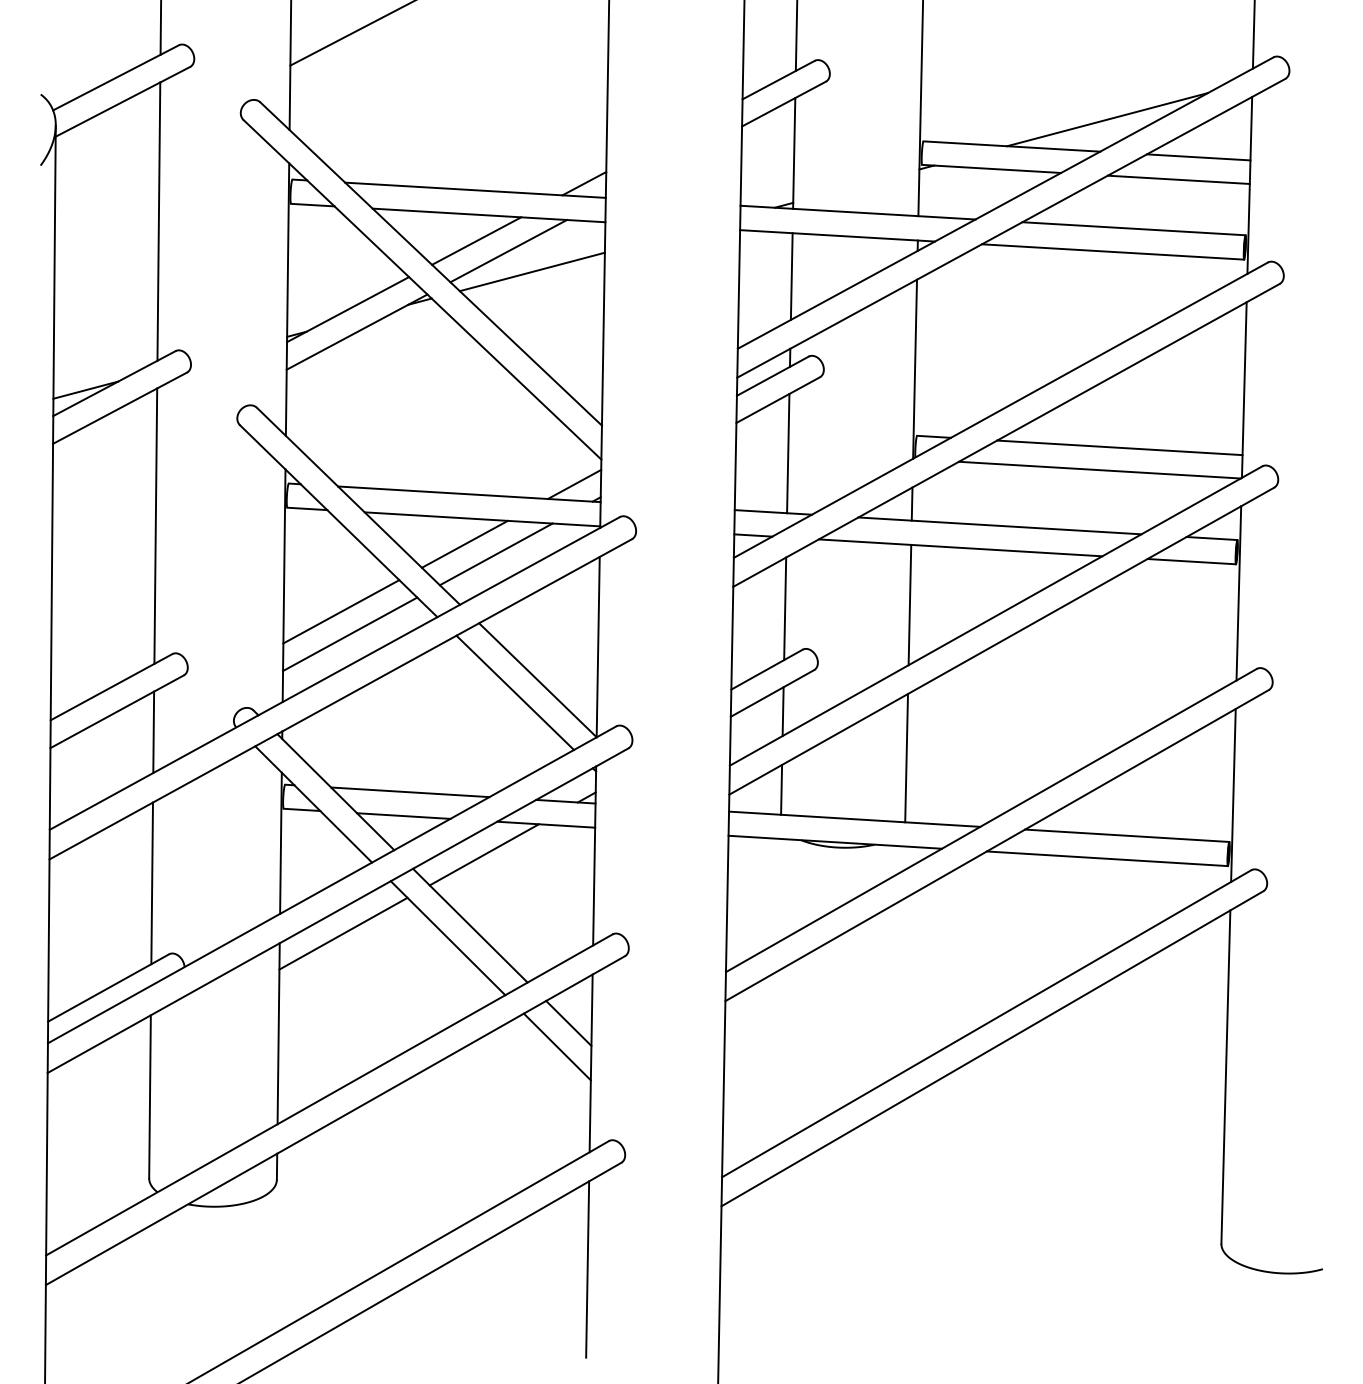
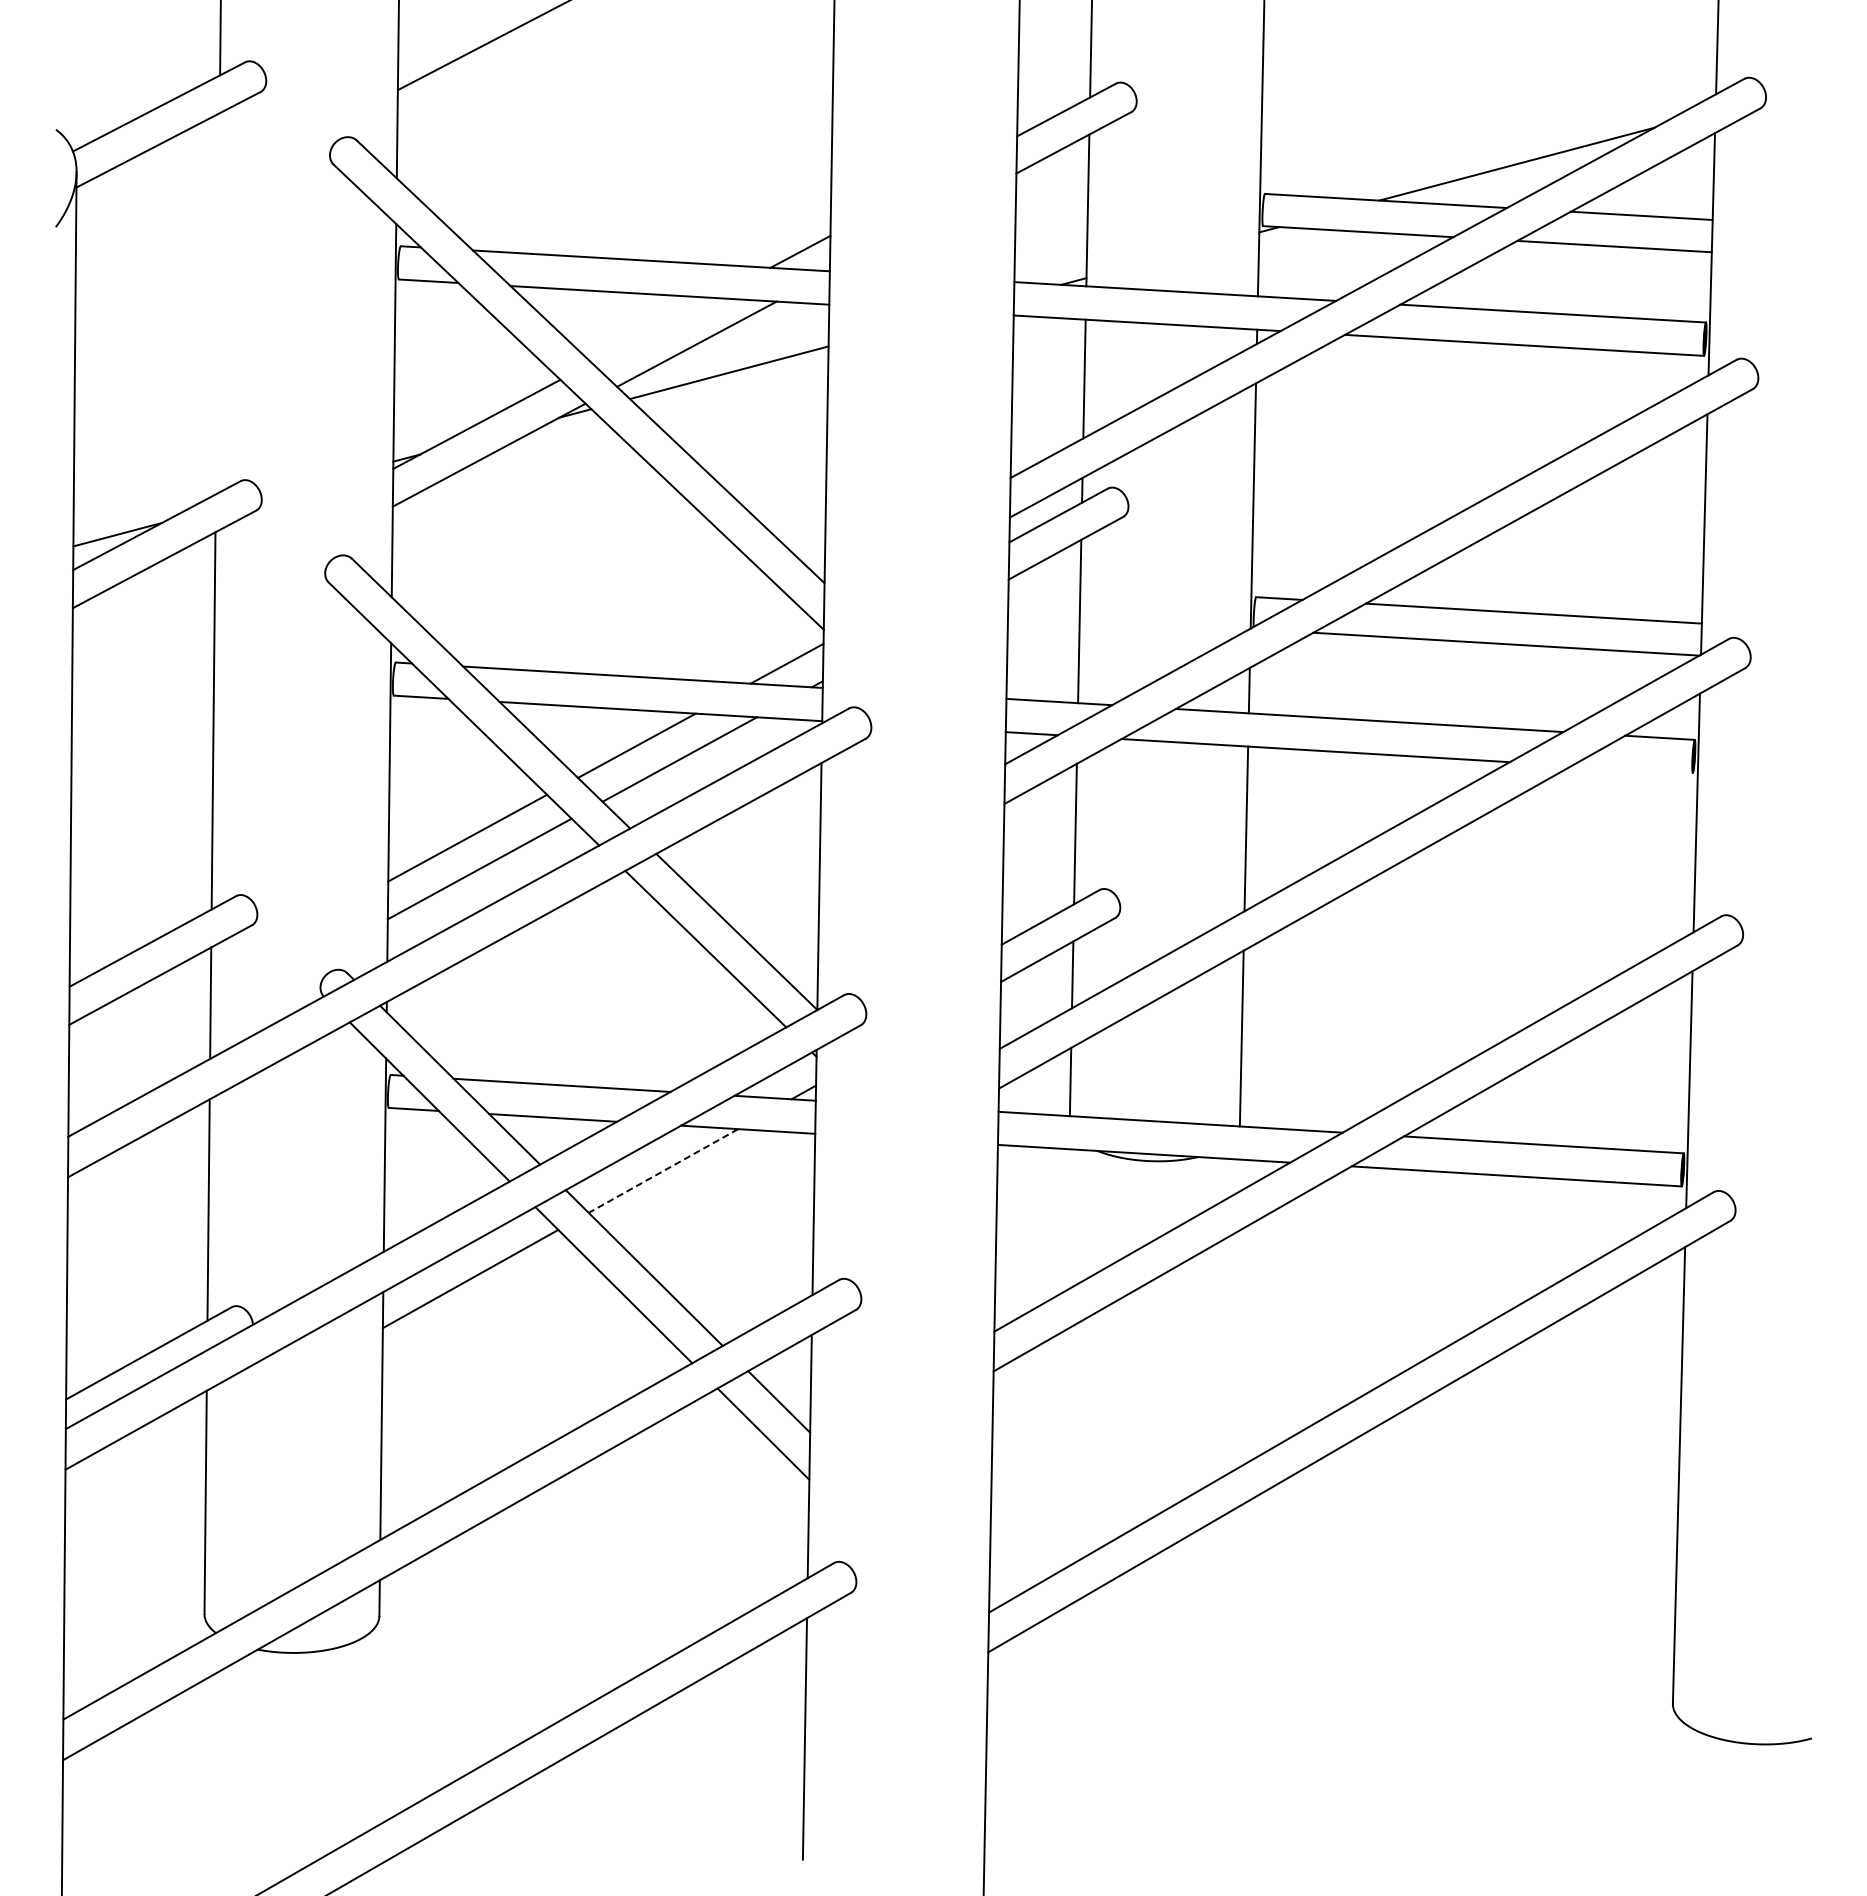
line: (158, 221) -> (217, 303), removed
line: (476, 241) -> (652, 330), removed
line: (1191, 561) -> (1631, 769), removed
line: (484, 855) -> (663, 1171), solid -> dashed

